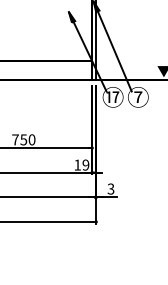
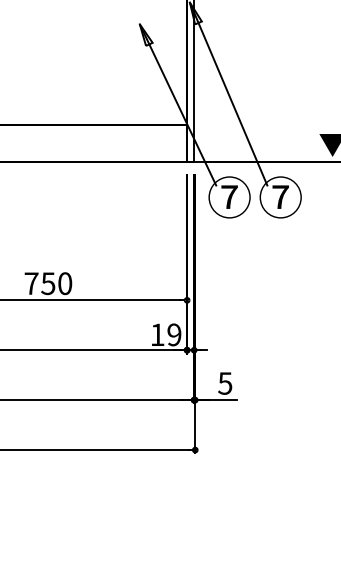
text: (112, 96) -> (228, 195), ⑰ -> ⑦
text: (111, 188) -> (226, 382), 3 -> 5

